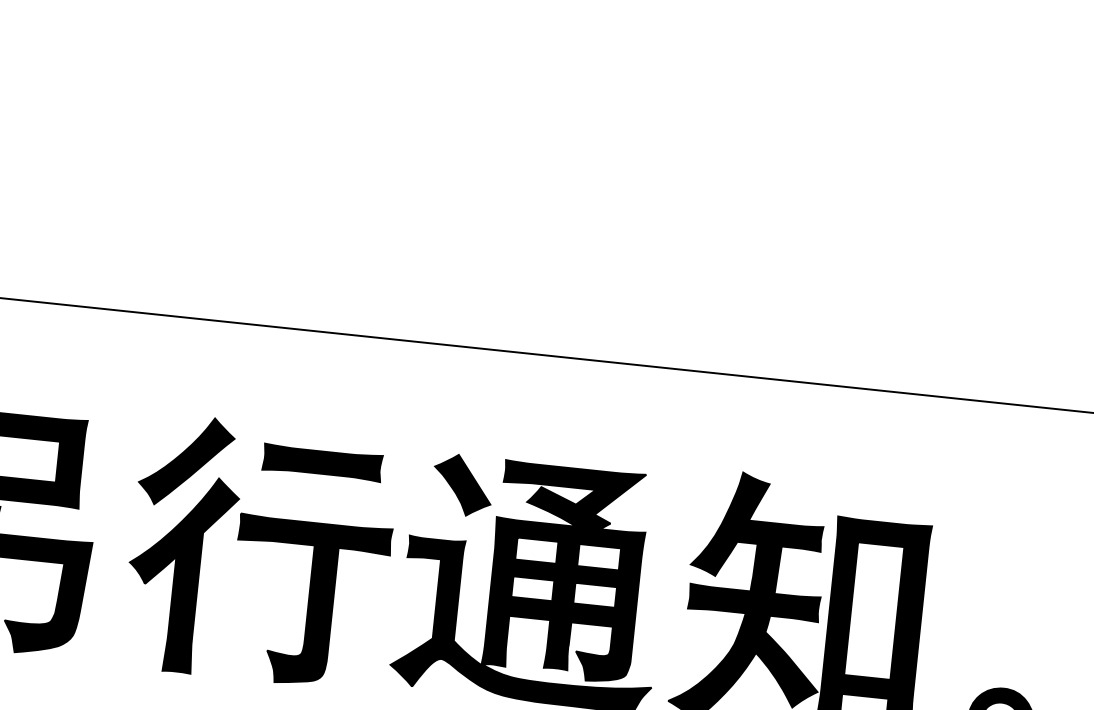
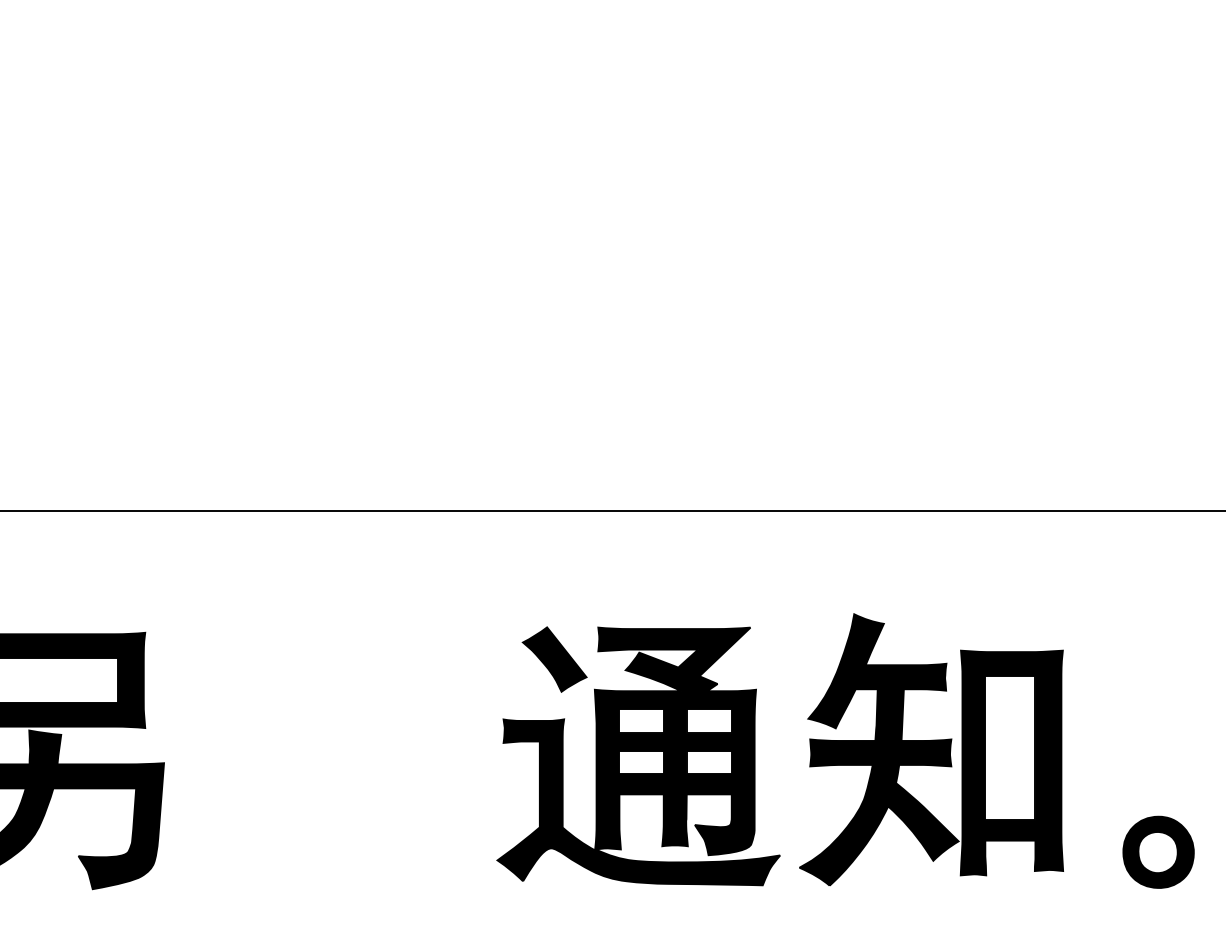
part: (261, 541) -> (345, 742), removed

